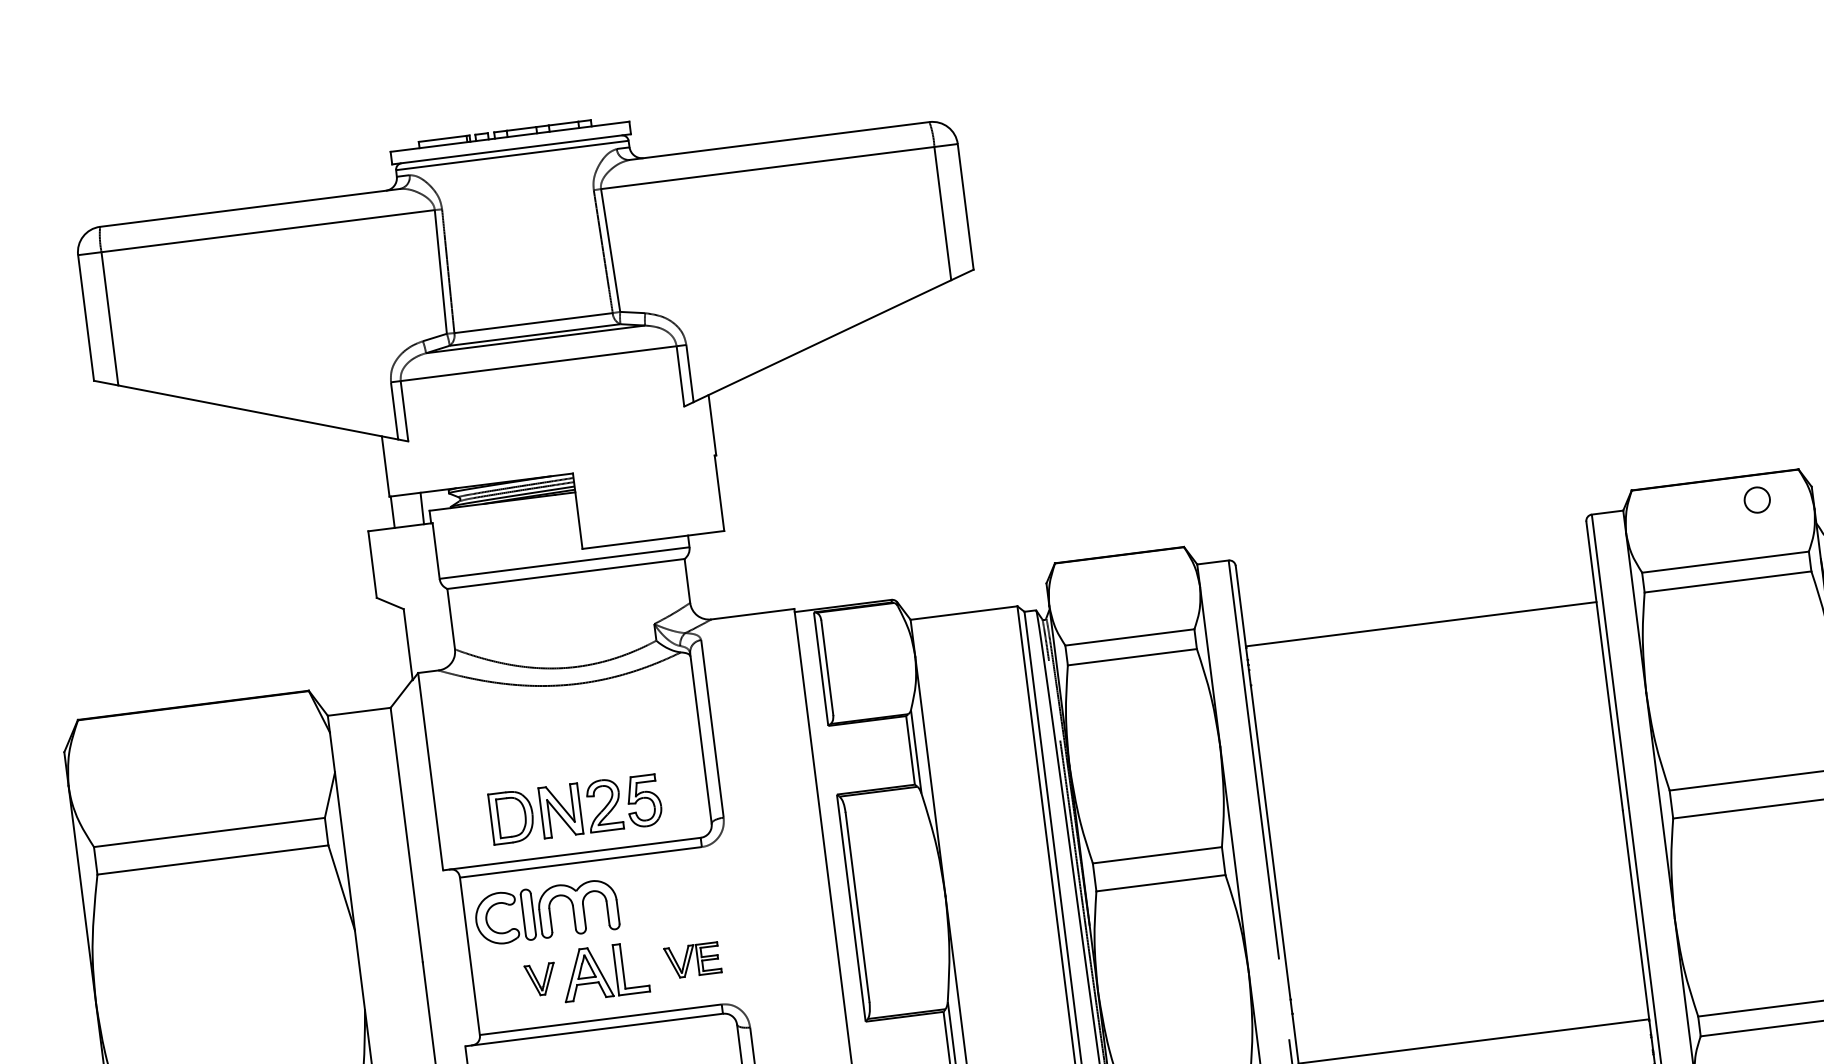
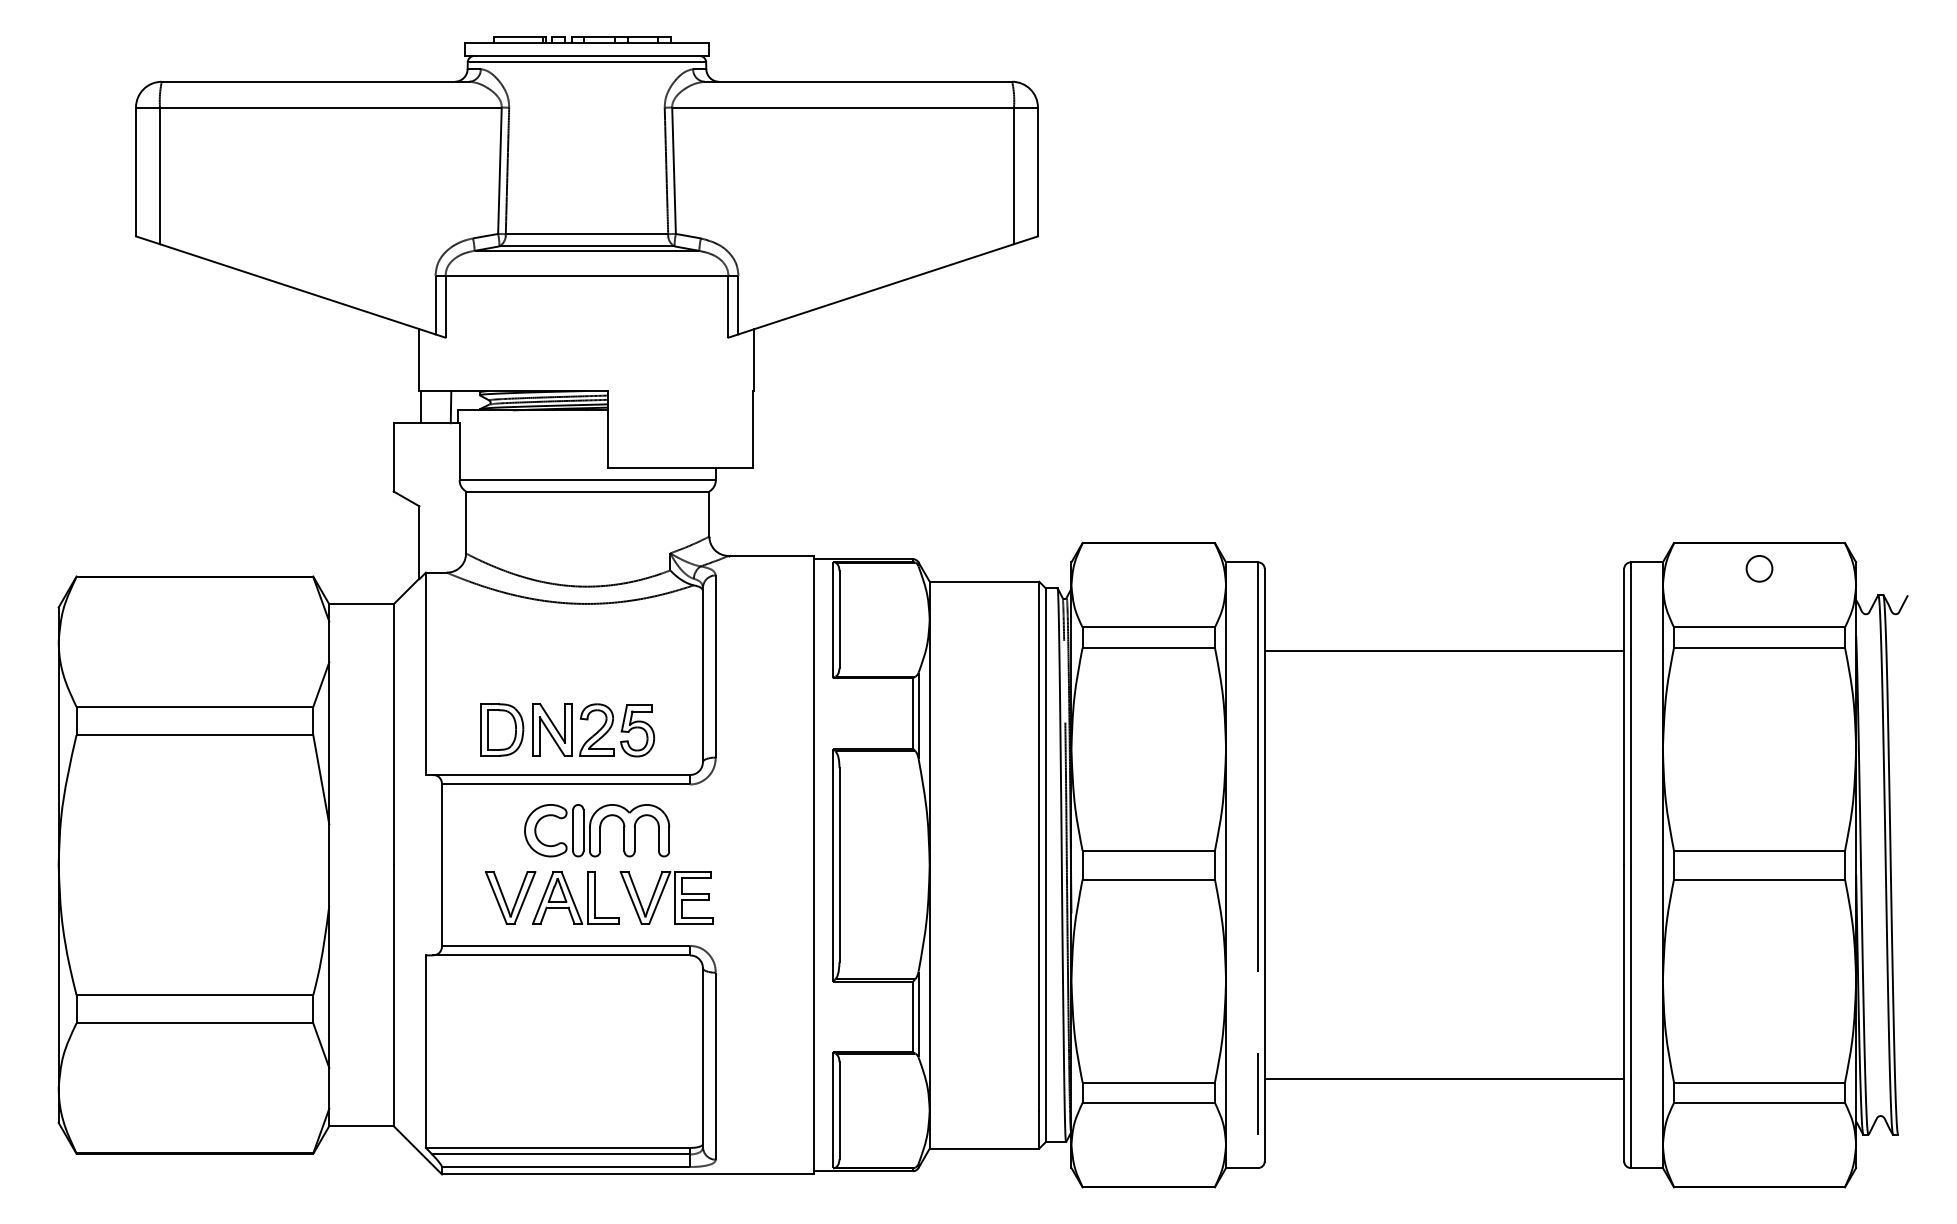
circle: (1757, 499) -> (1759, 568), moved
part: (547, 912) -> (597, 830), moved
part: (692, 960) -> (666, 897), size x1.67
part: (540, 979) -> (510, 897), size x1.67

